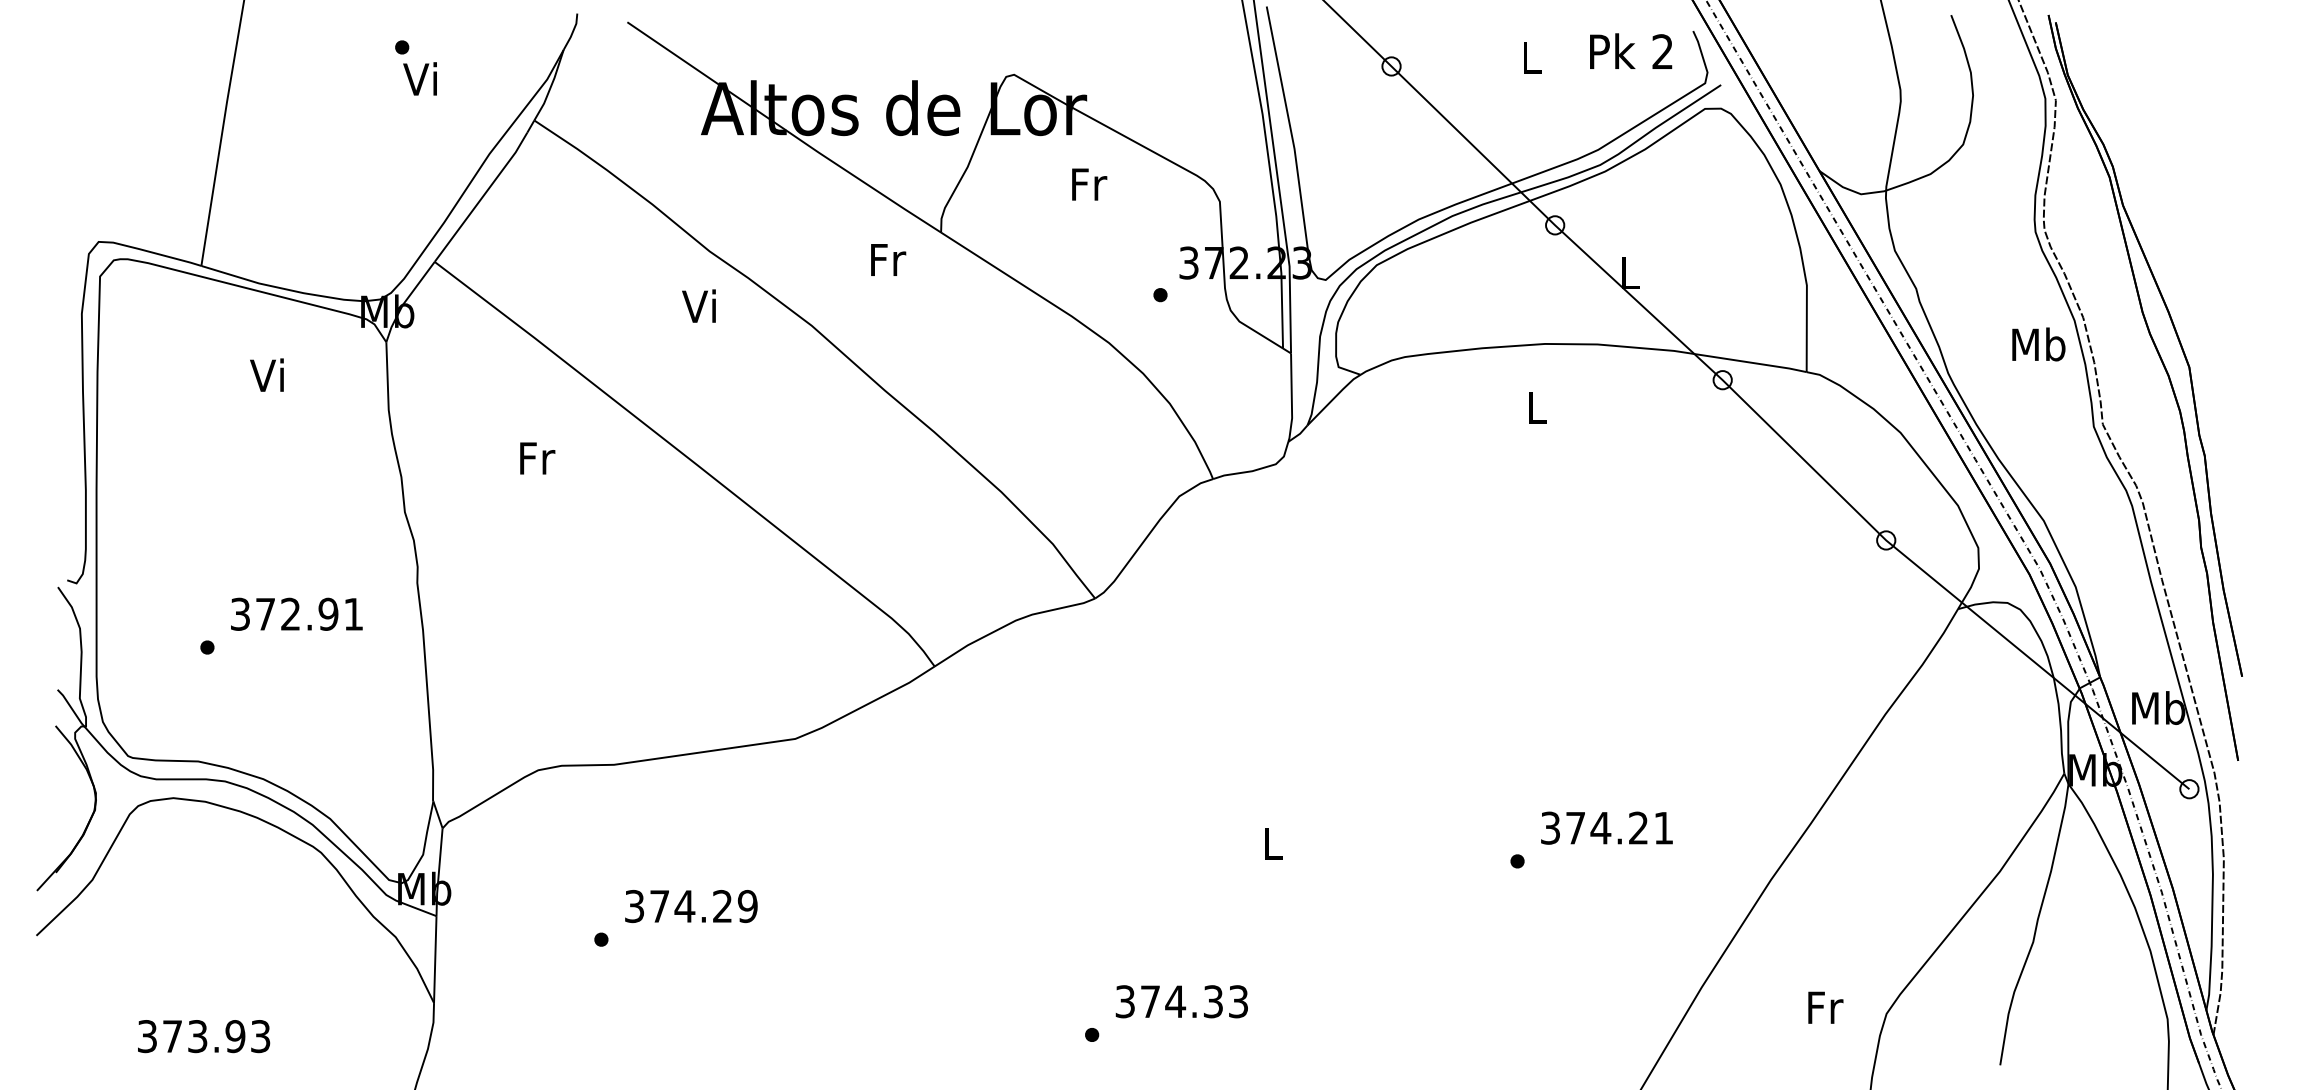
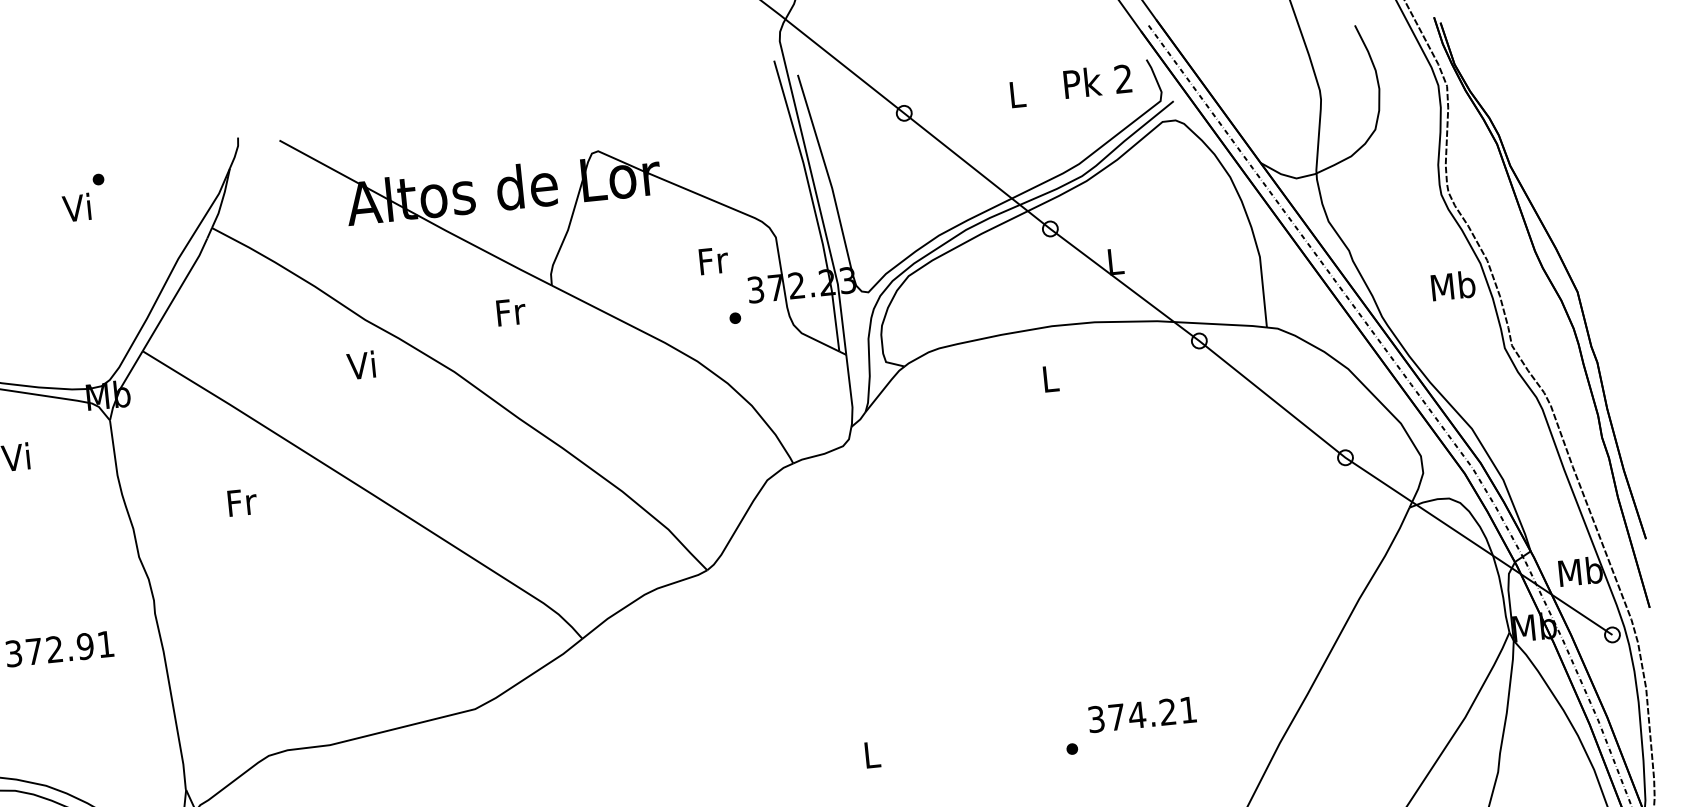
text: (419, 78) -> (76, 207), moved
text: (1089, 184) -> (713, 260), moved

